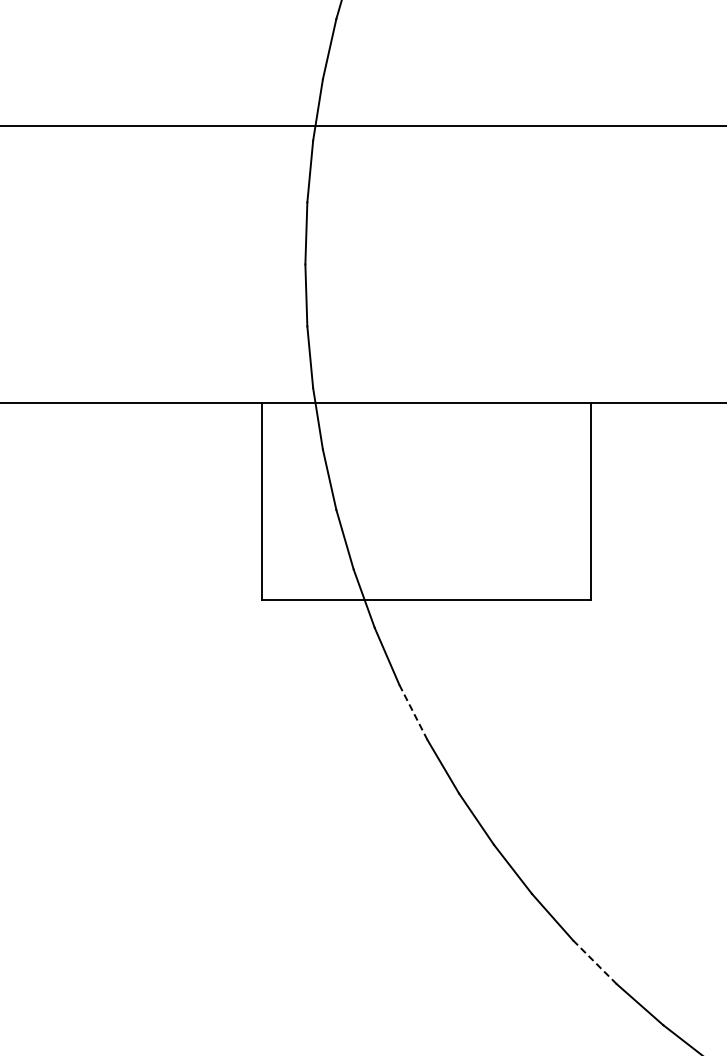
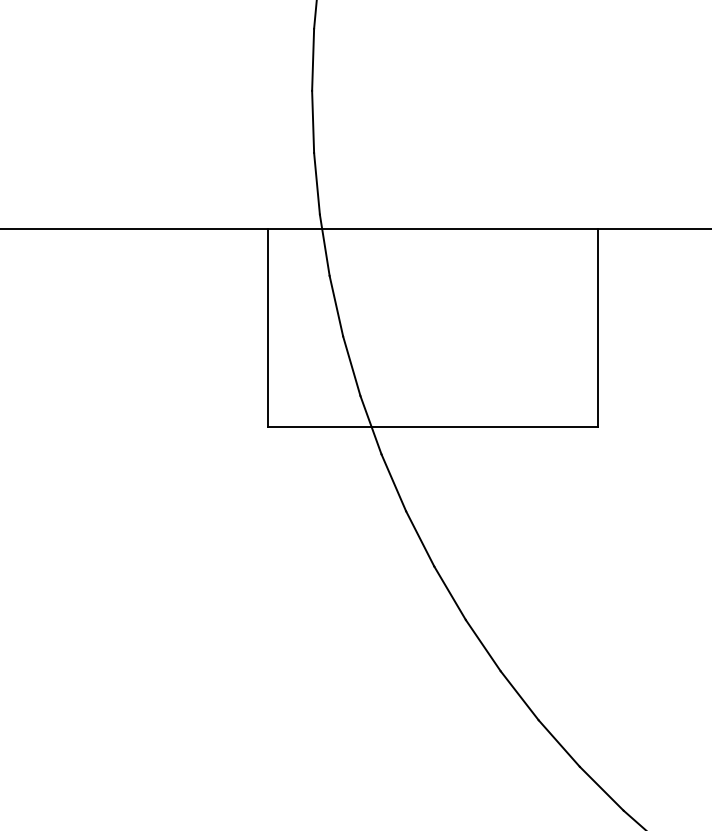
line: (413, 712) -> (420, 538), dashed -> solid
line: (594, 961) -> (601, 787), dashed -> solid

